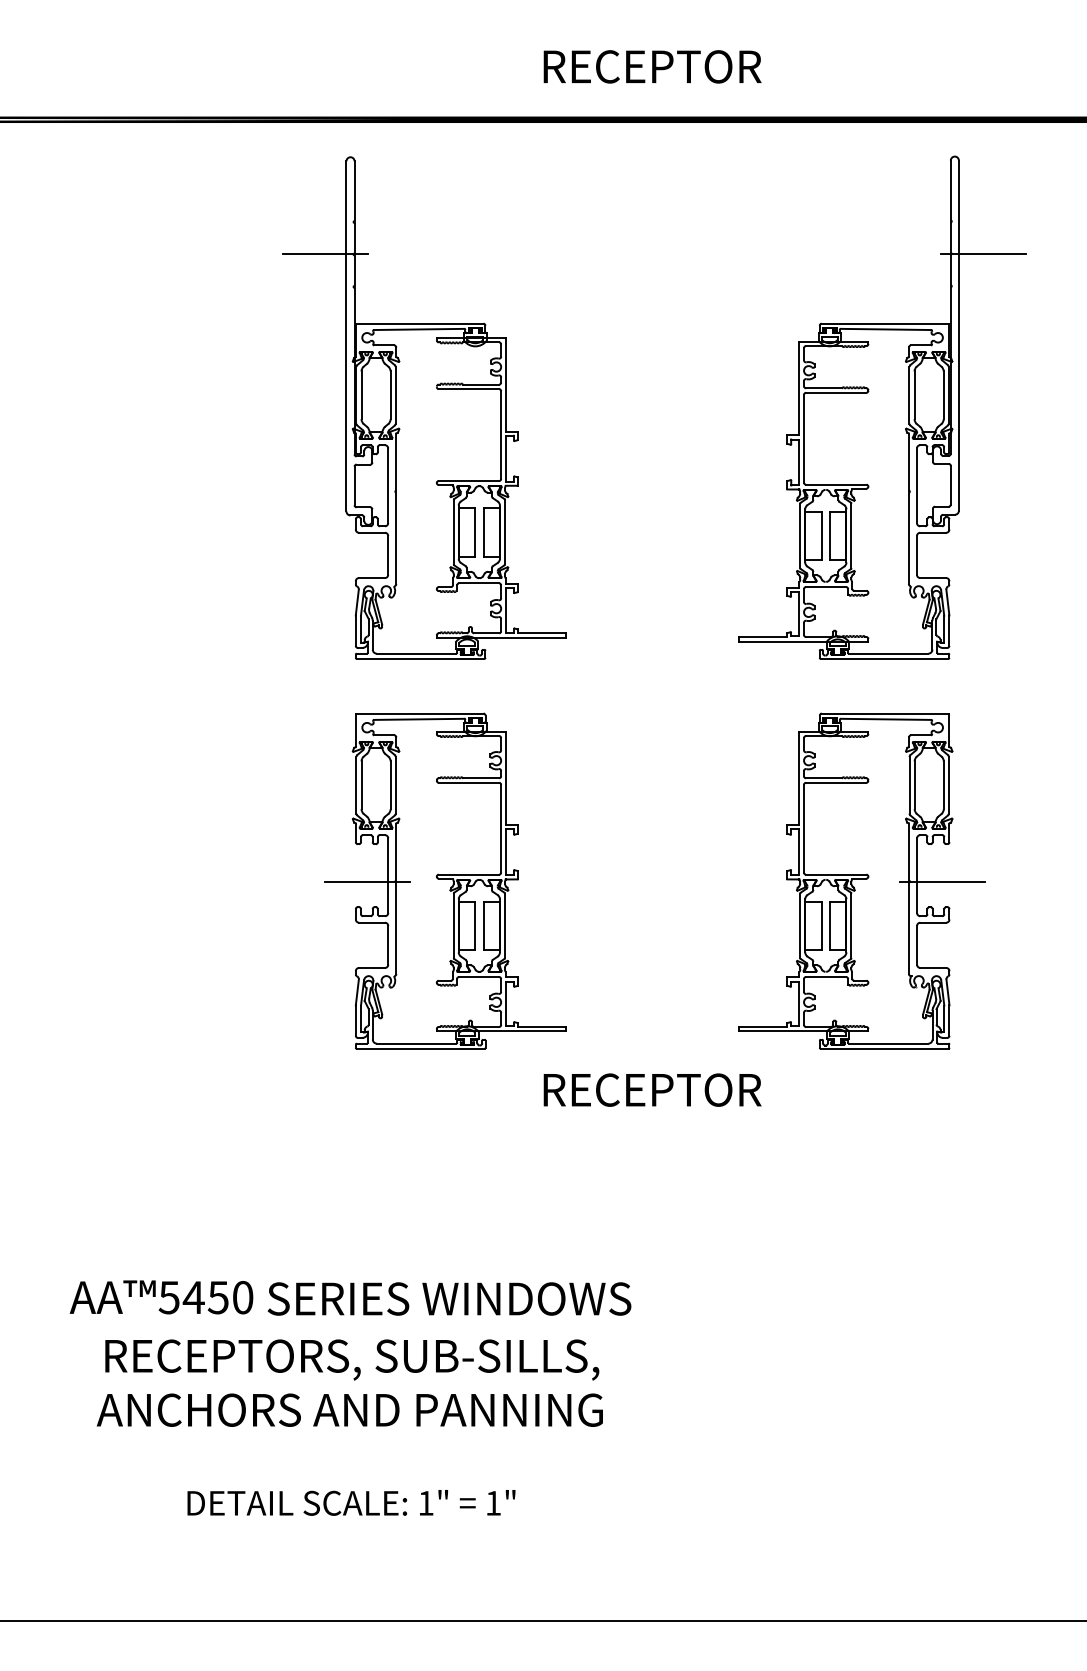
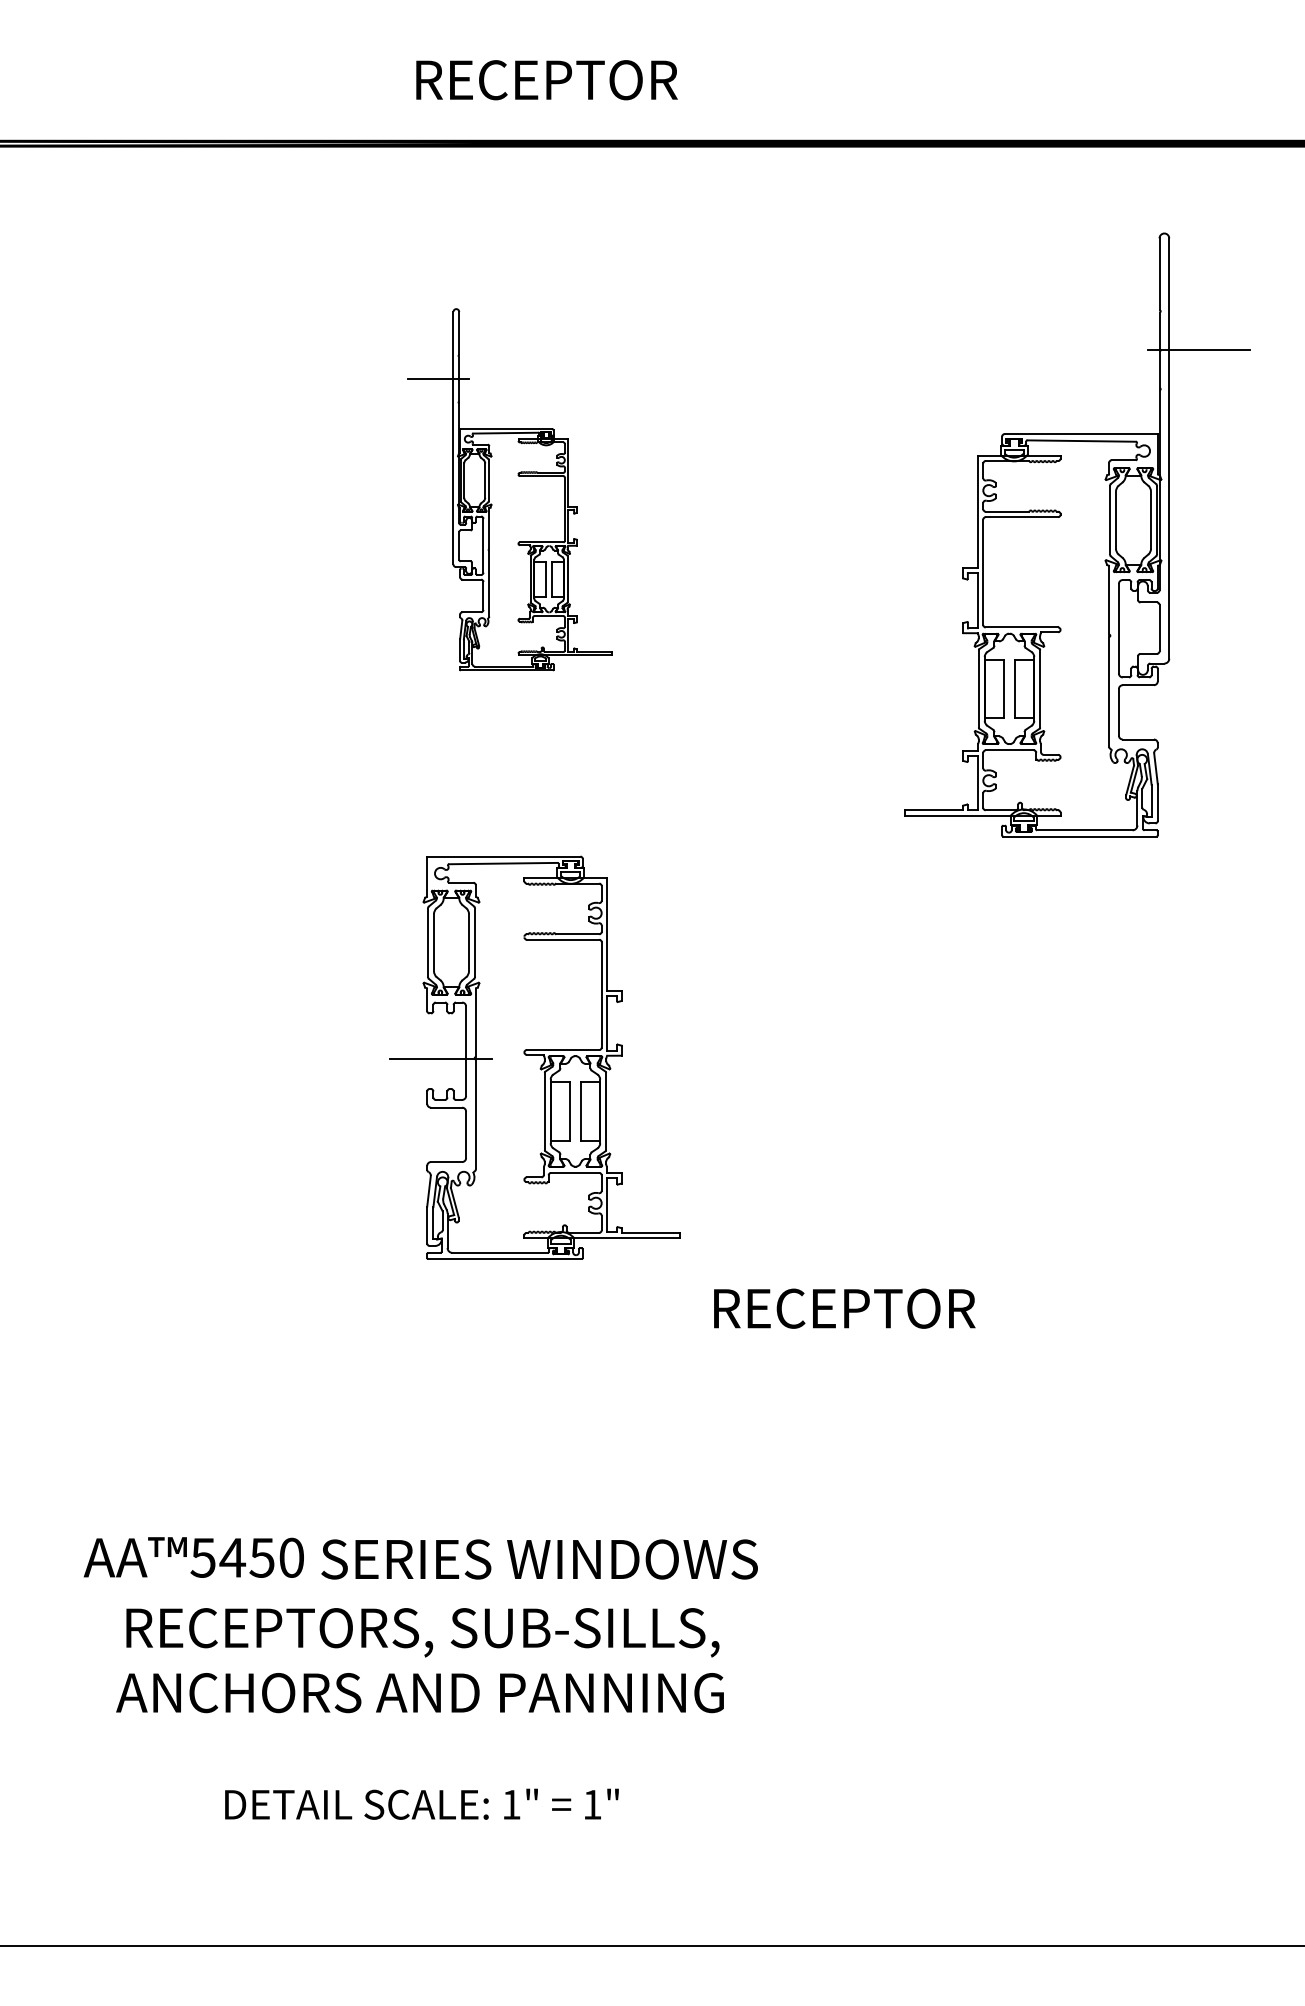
text: (652, 66) -> (546, 79), moved
part: (424, 407) -> (509, 489), size x0.6
part: (882, 407) -> (1077, 534), moved
part: (861, 880) -> (1034, 1057), removed
text: (652, 1089) -> (844, 1307), moved

